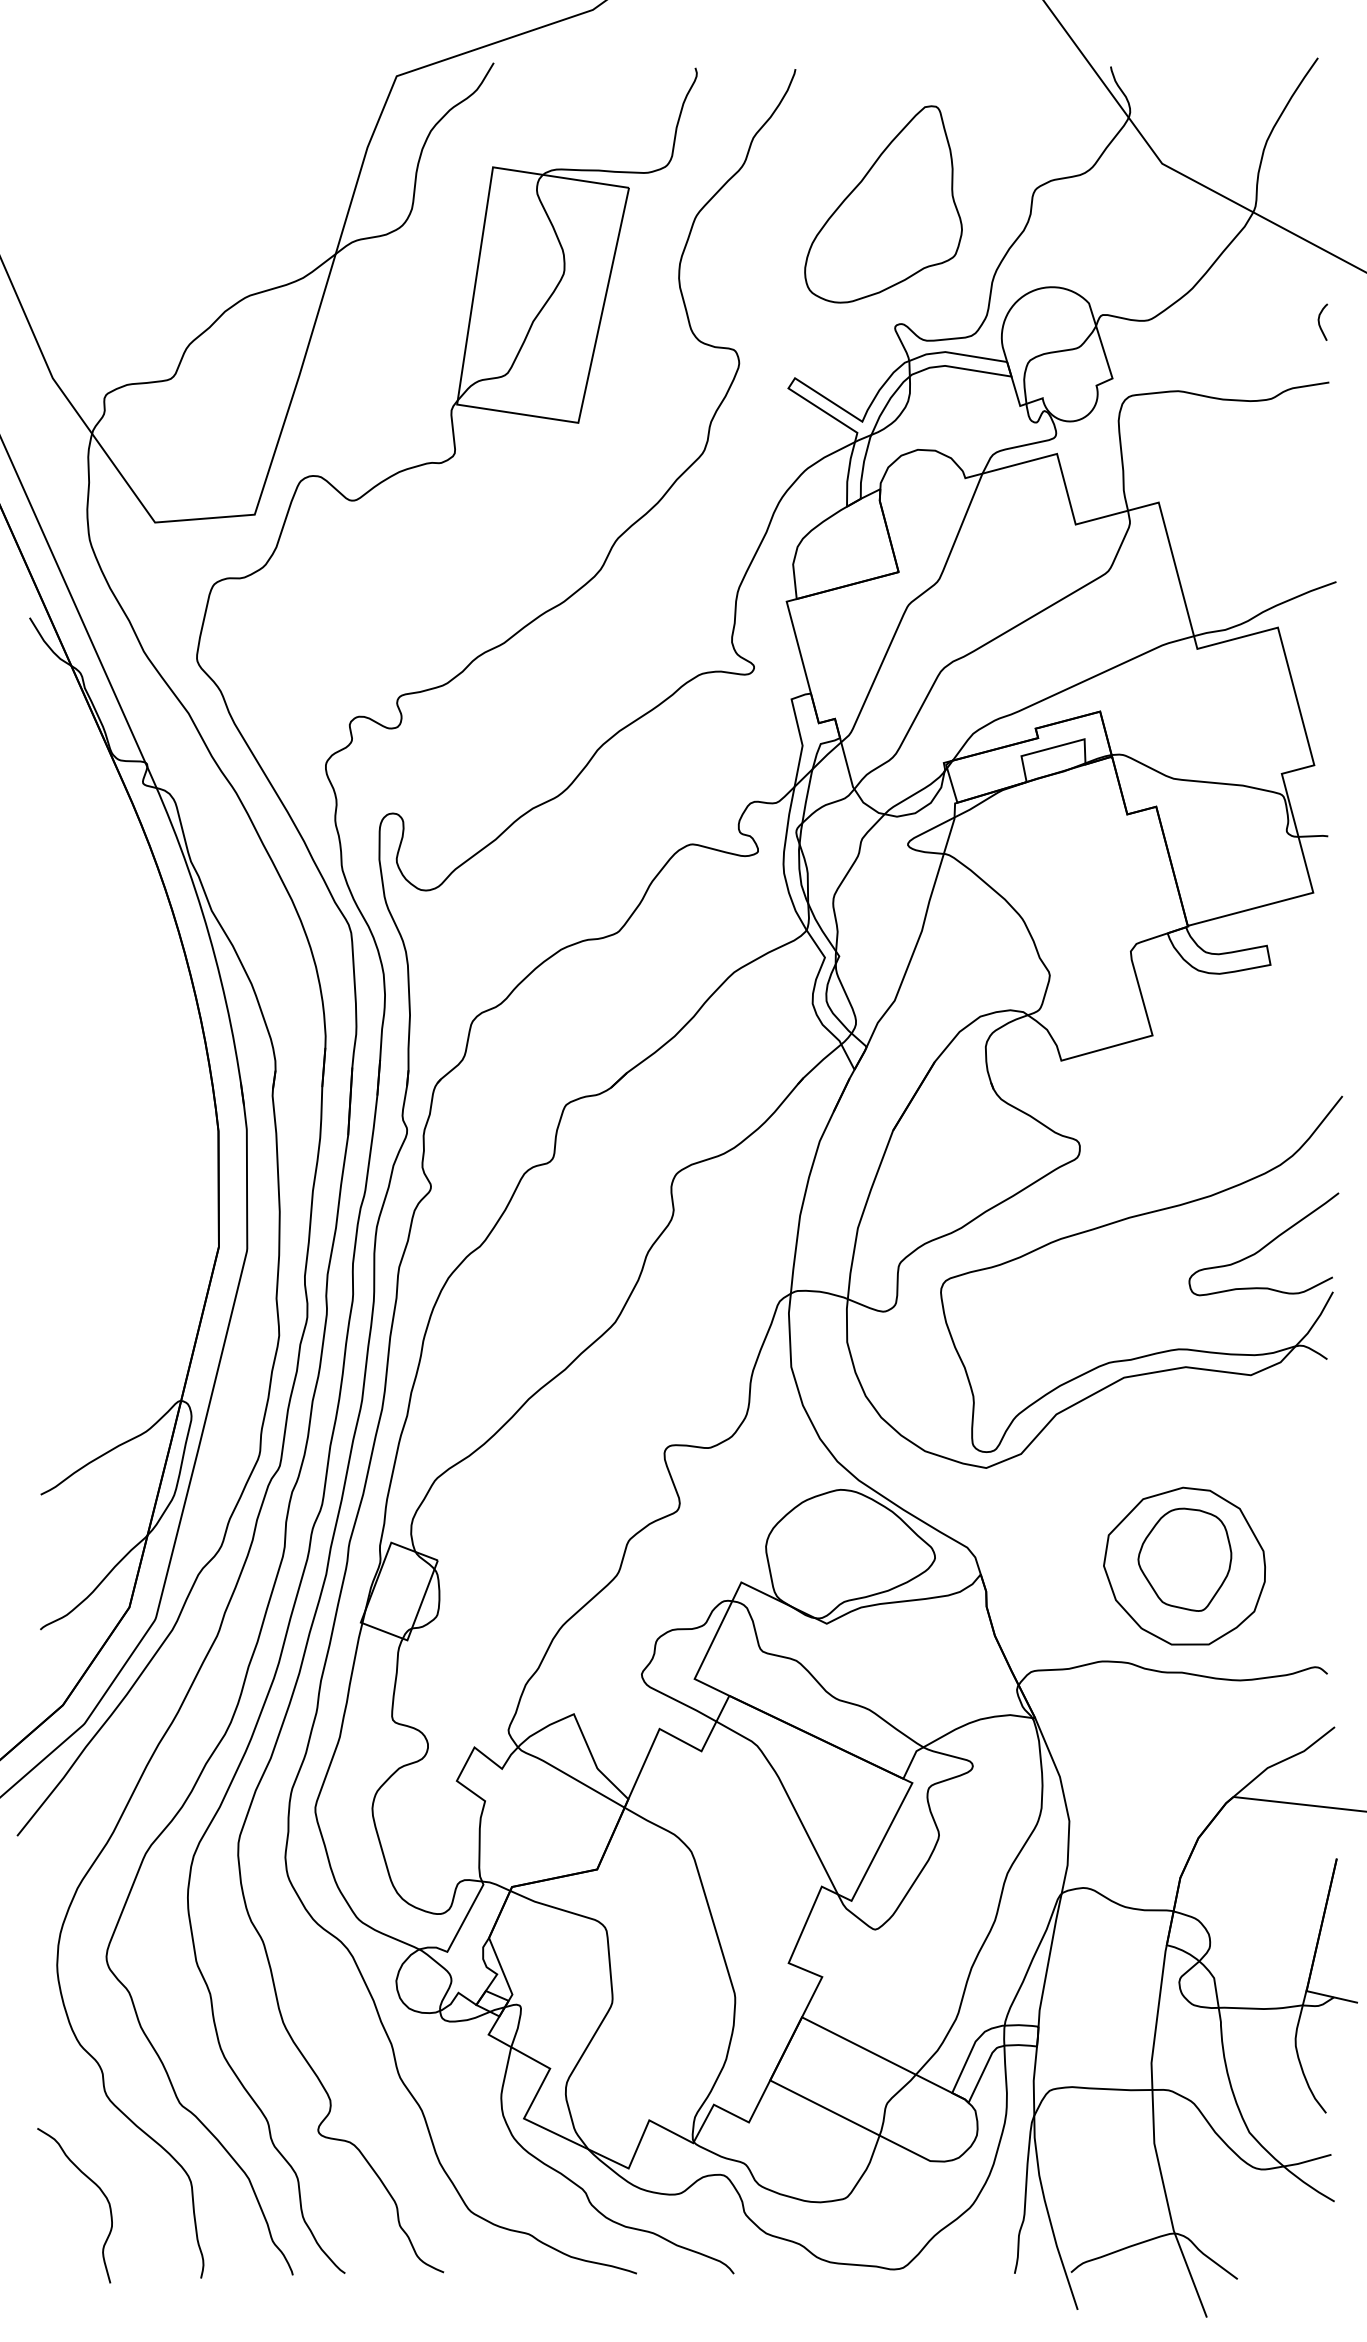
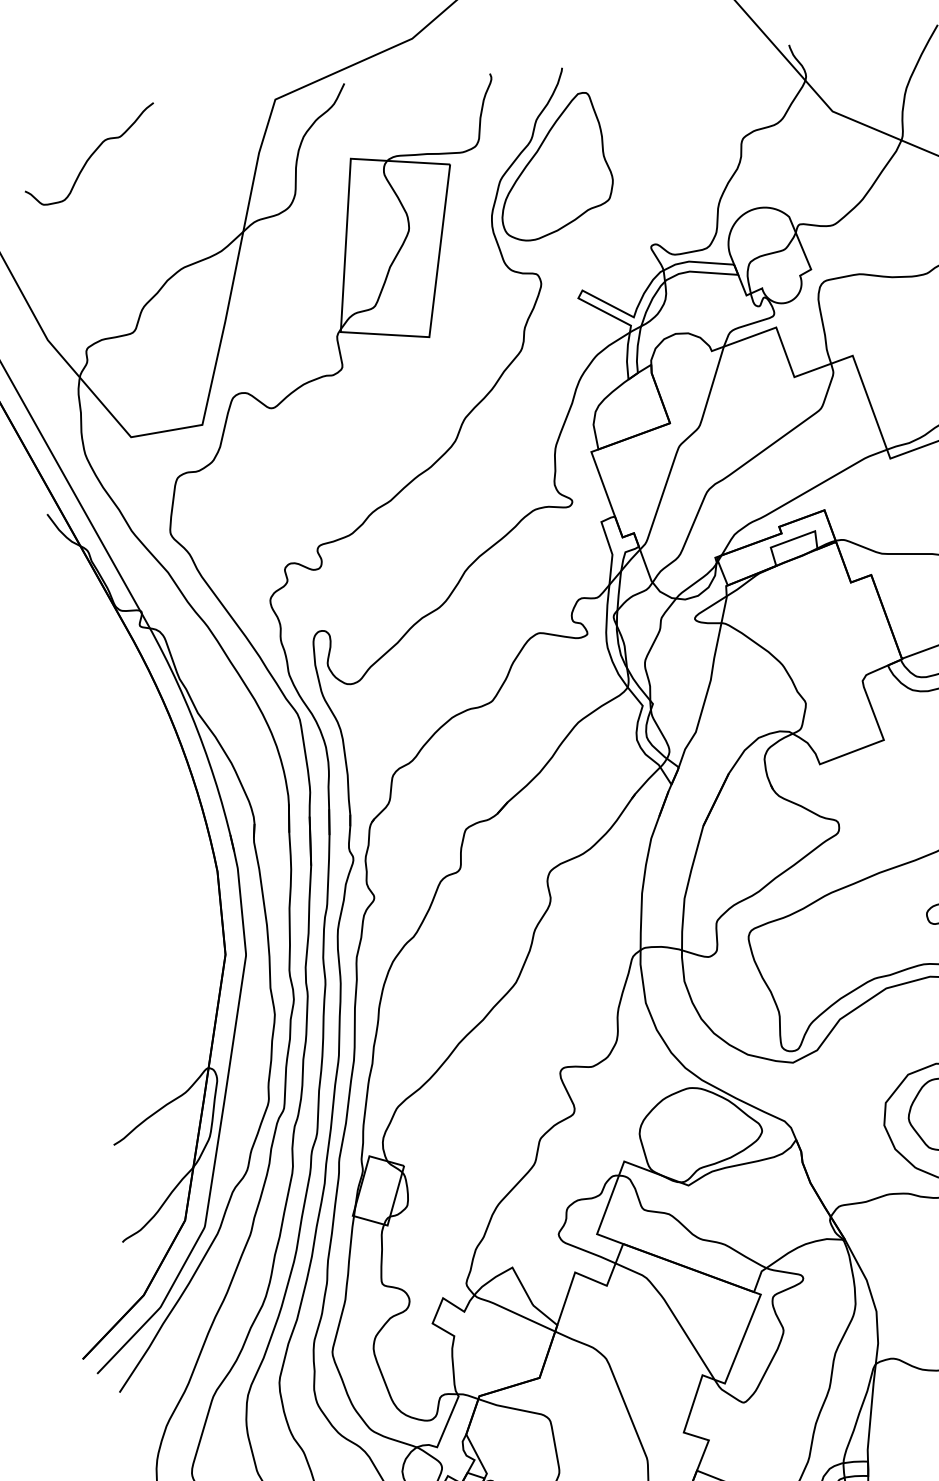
curve: (135, 129) -> (90, 155), added
part: (883, 204) -> (554, 166), moved

